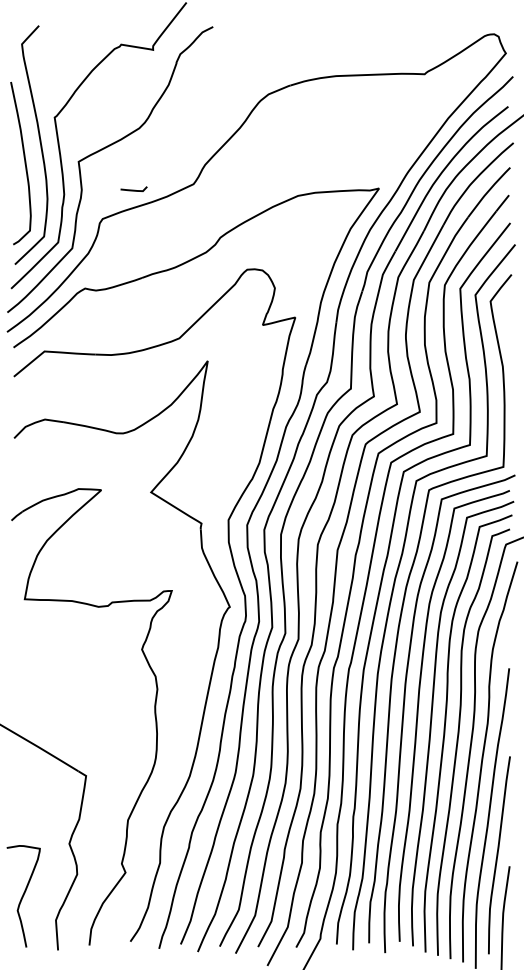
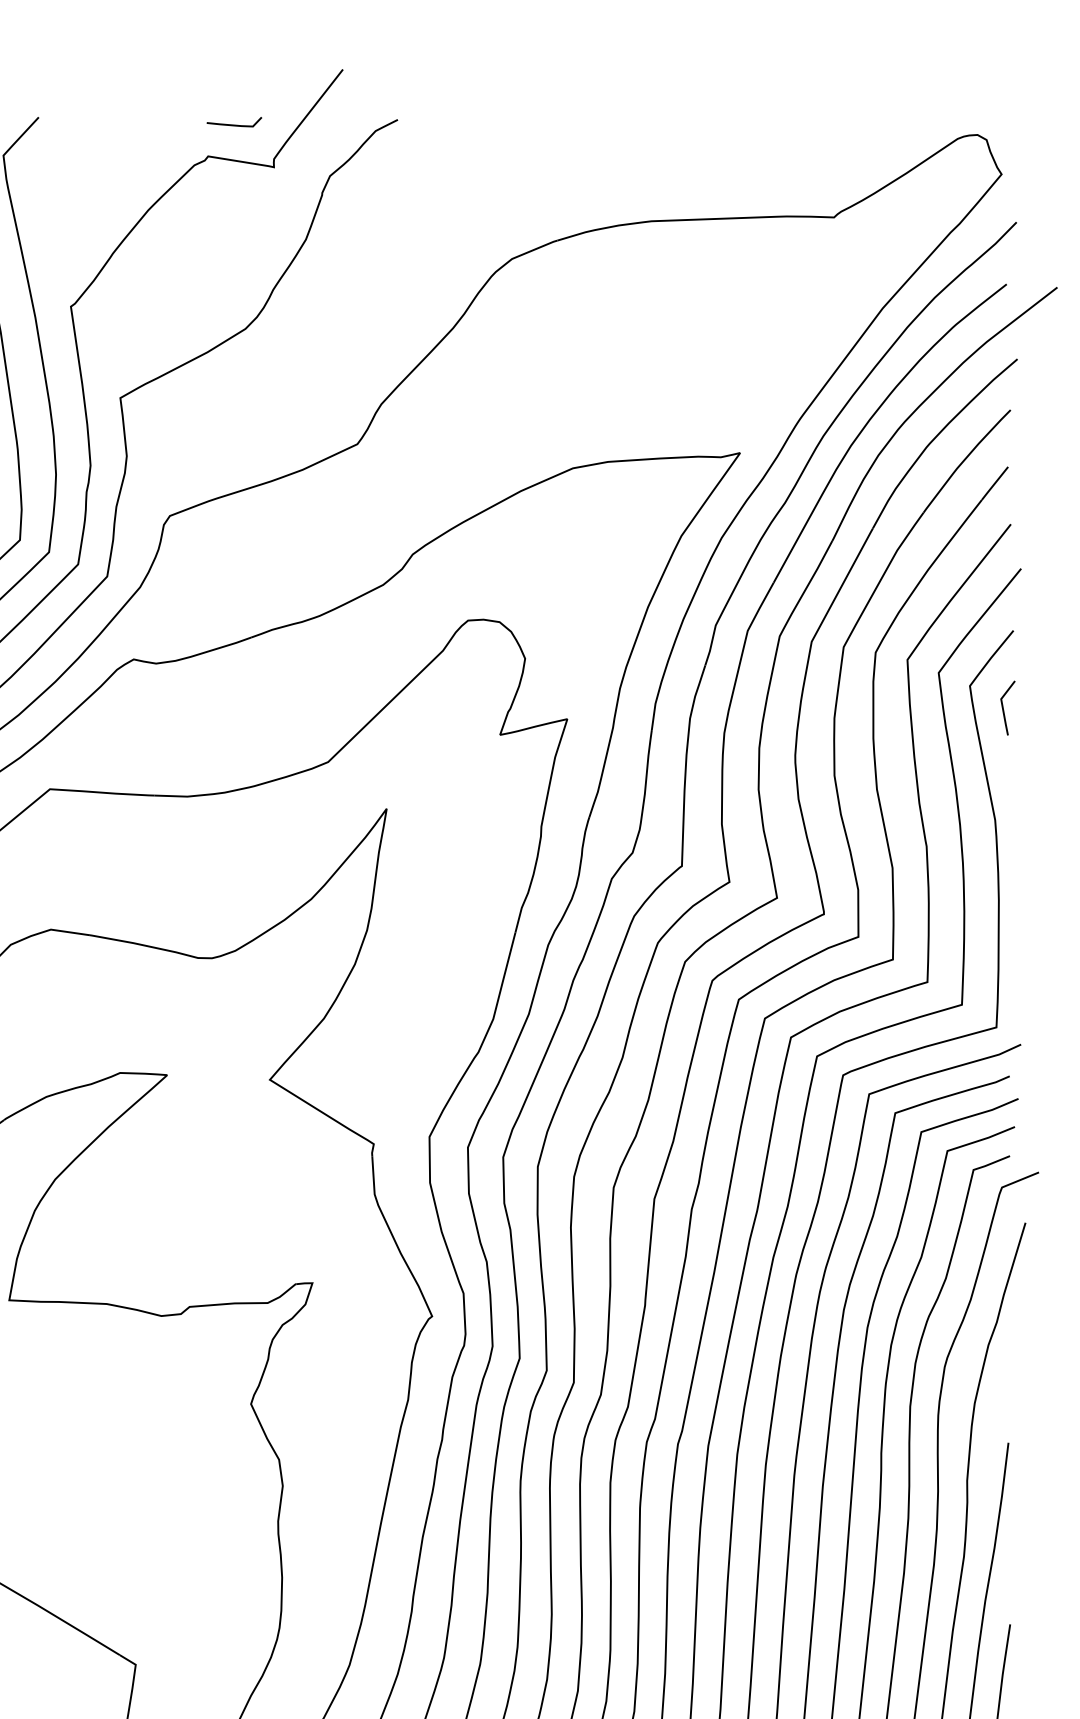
line: (133, 189) -> (233, 123), moved
line: (507, 311) -> (1004, 706), added

